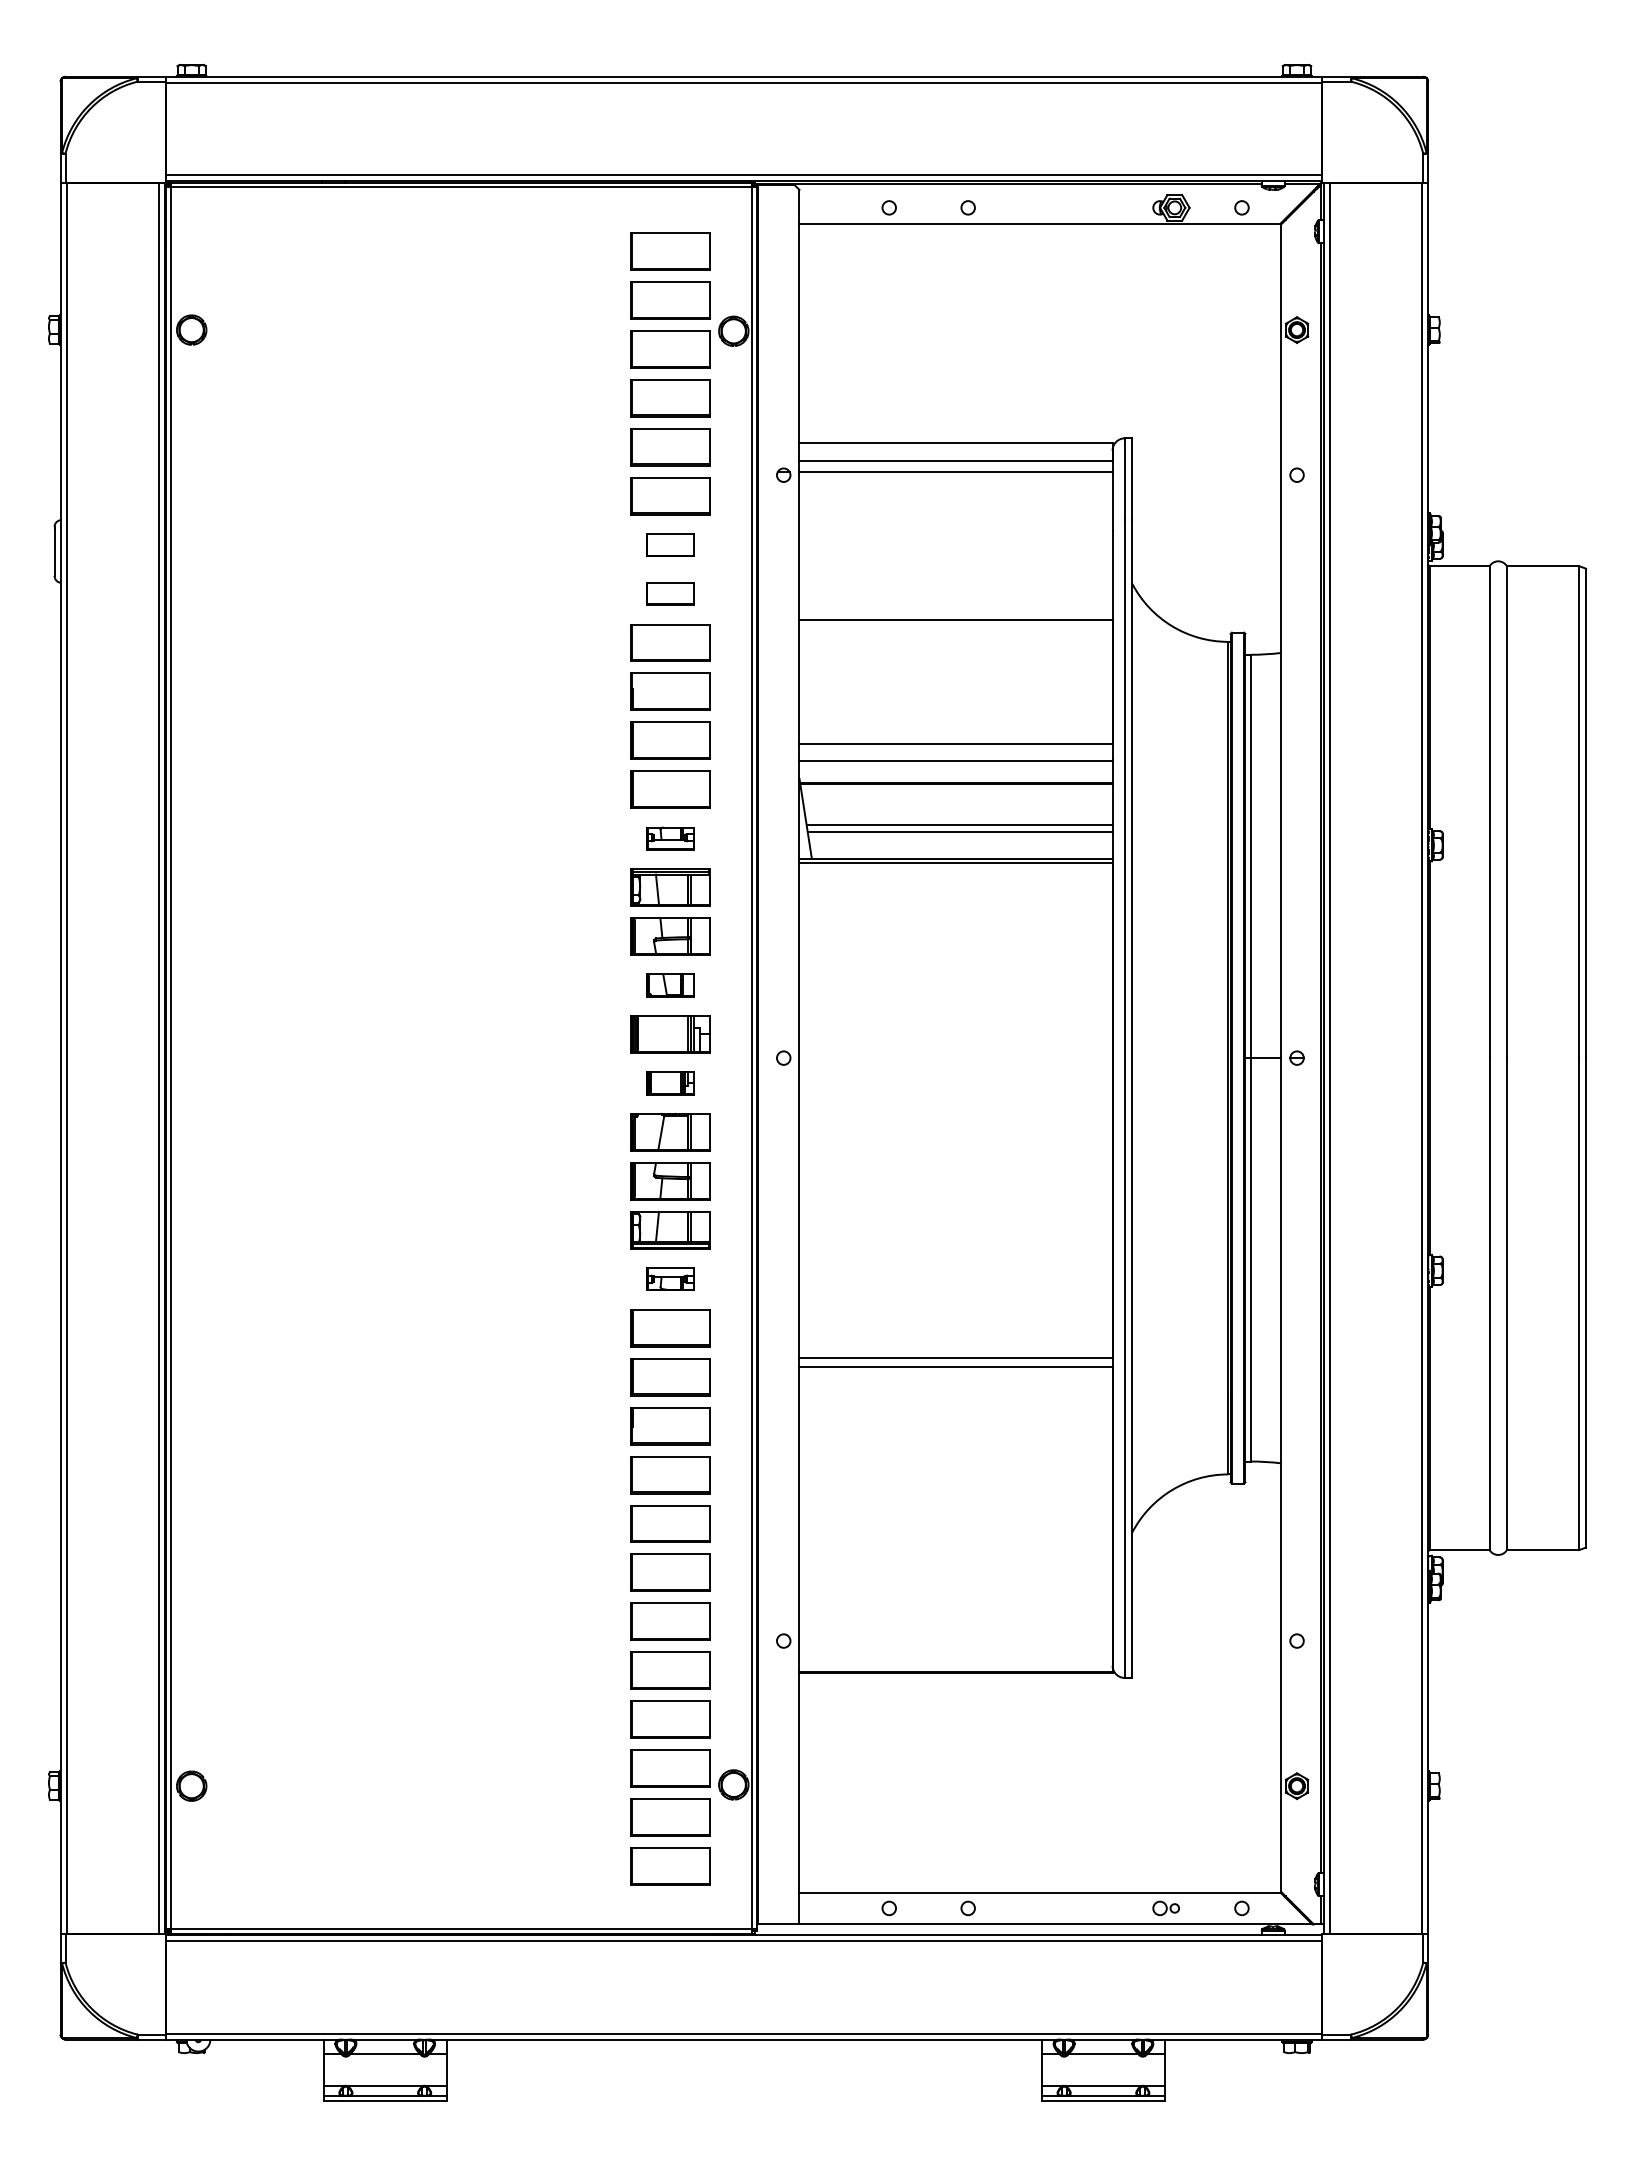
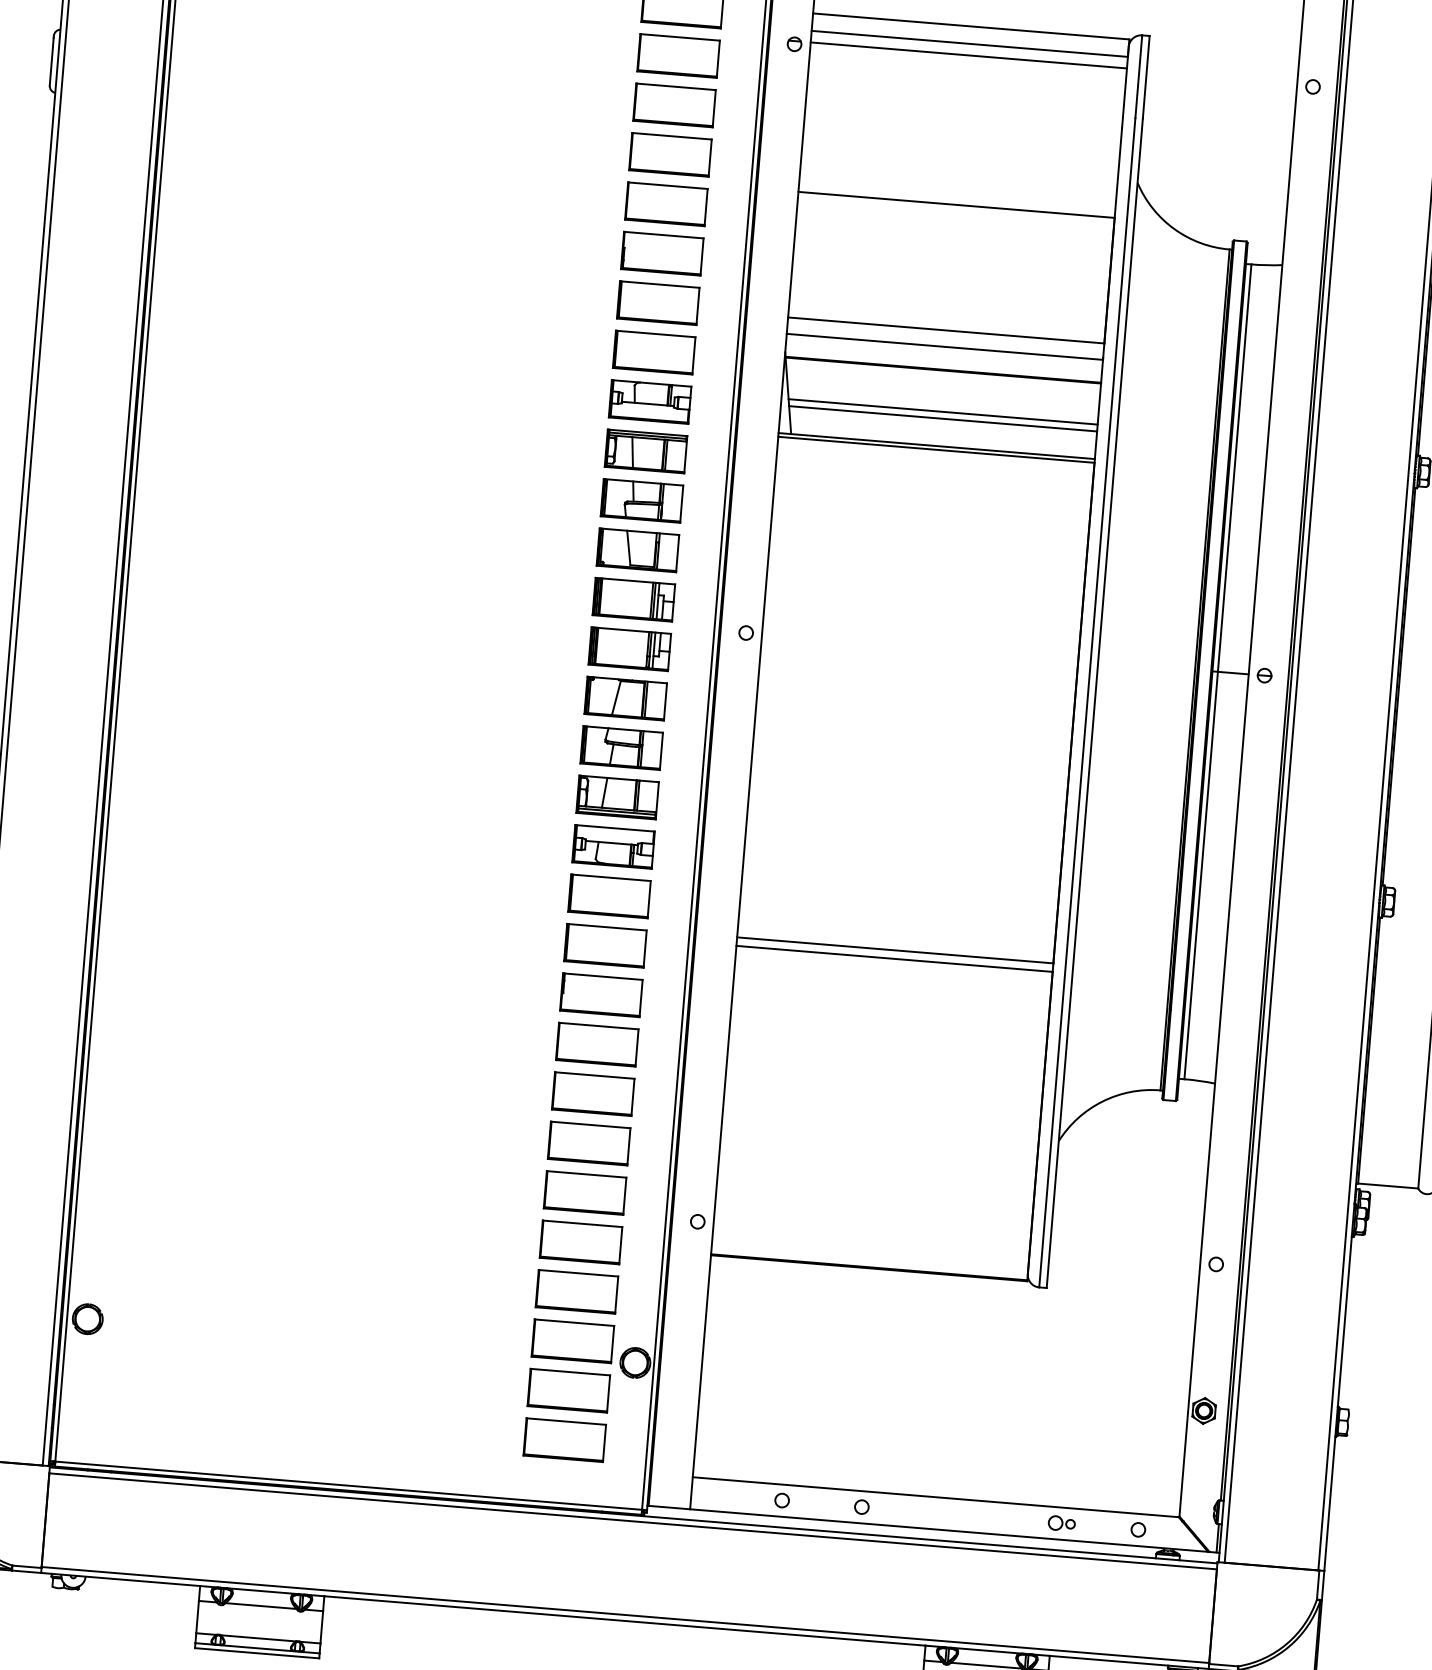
part: (670, 545) -> (674, 105), size x1.67
part: (670, 593) -> (670, 154), size x1.67
part: (670, 838) -> (650, 401), size x1.67
part: (670, 985) -> (637, 550), size x1.67
part: (670, 1083) -> (629, 649), size x1.67
part: (670, 1279) -> (613, 847), size x1.67

